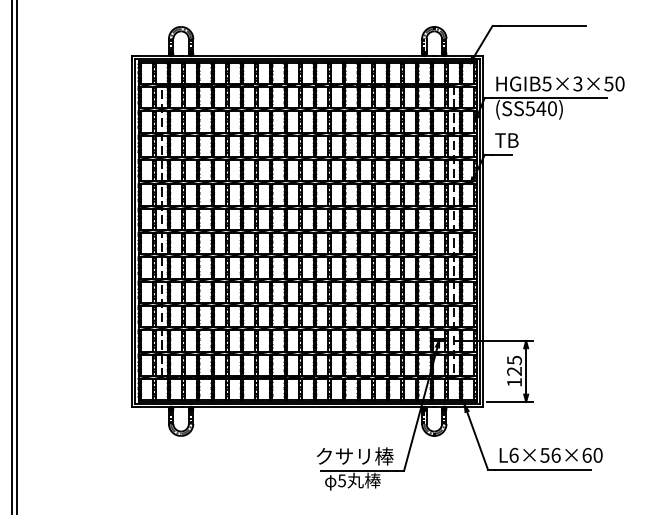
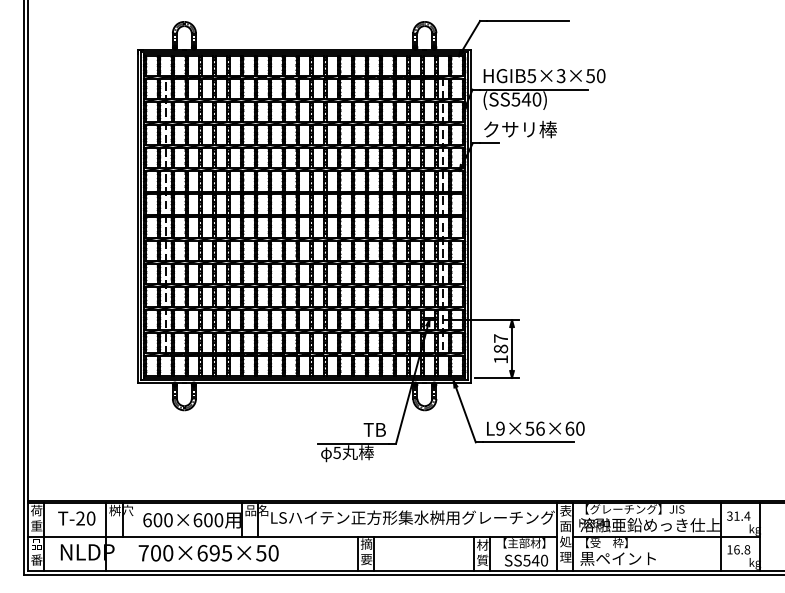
text: (534, 140) -> (519, 129), TB -> クサリ棒
text: (515, 365) -> (501, 343), 125 -> 187
text: (514, 455) -> (500, 428), L6×56×60 -> L9×56×60
text: (354, 456) -> (349, 429), クサリ棒 -> TB

